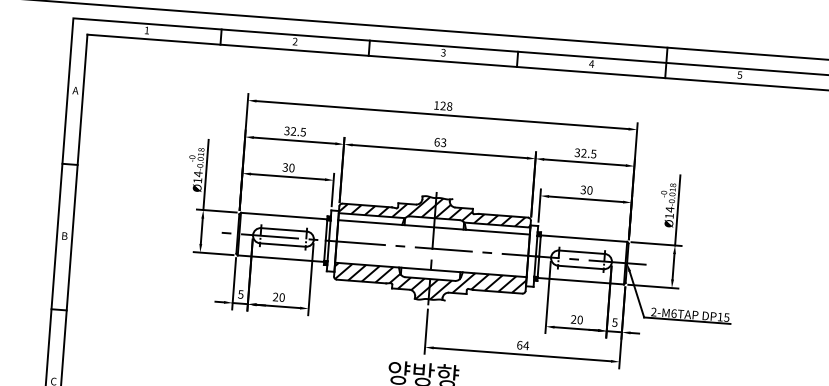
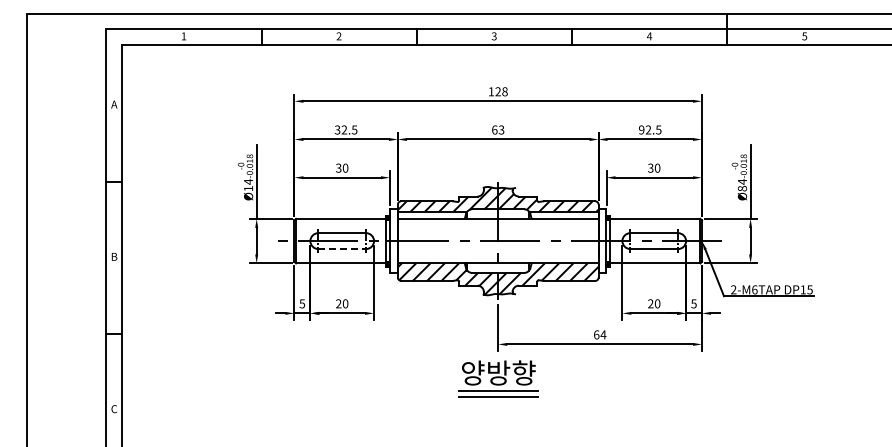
text: (577, 152) -> (641, 129), 32.5 -> 92.5
text: (669, 215) -> (742, 188), Ø14 -> Ø84
line: (283, 245) -> (342, 249), solid -> dashed

